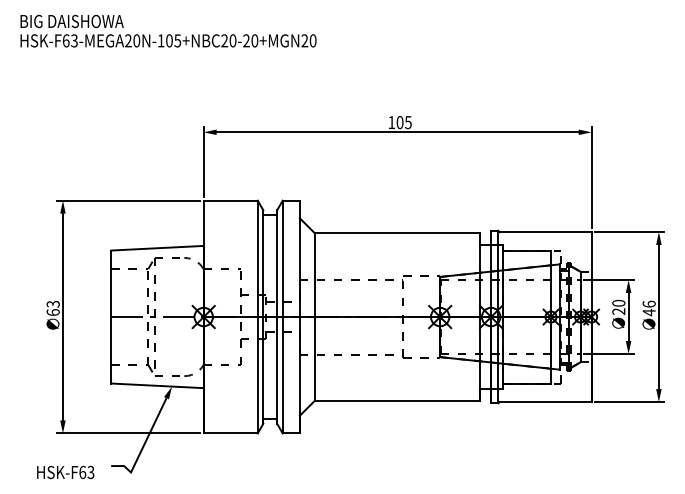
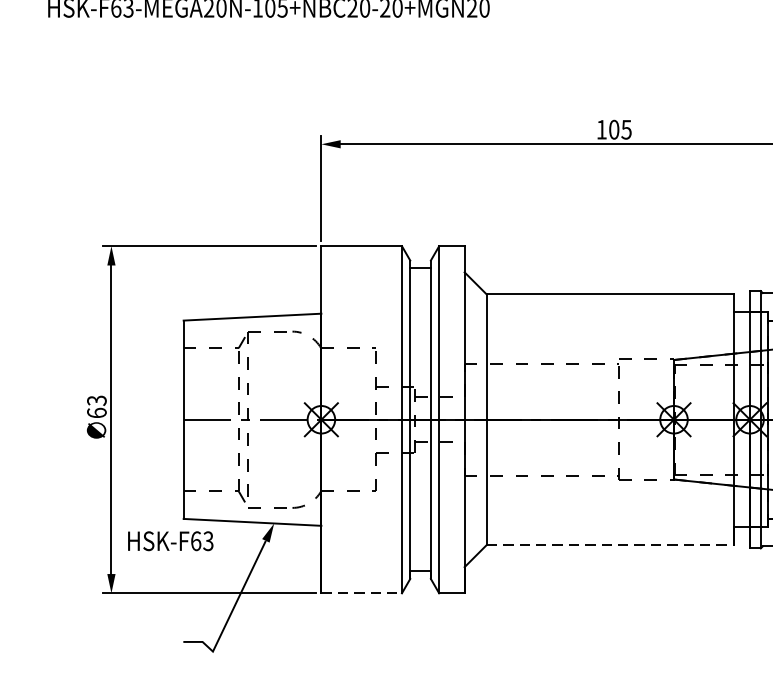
line: (397, 401) -> (610, 545), solid -> dashed
line: (231, 433) -> (362, 593), solid -> dashed
text: (65, 472) -> (170, 541), moved

